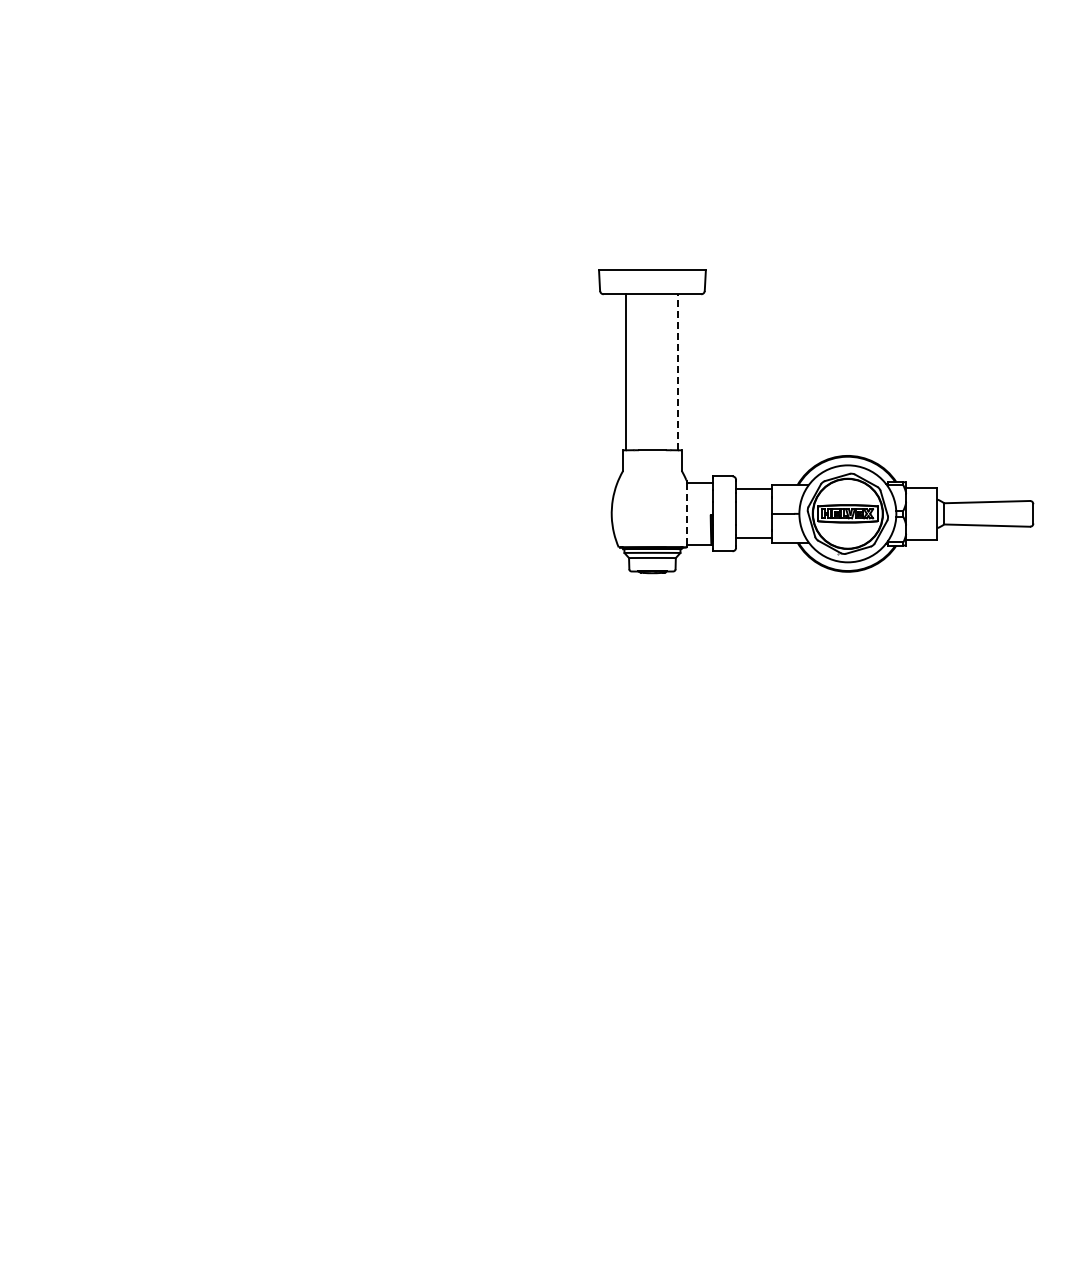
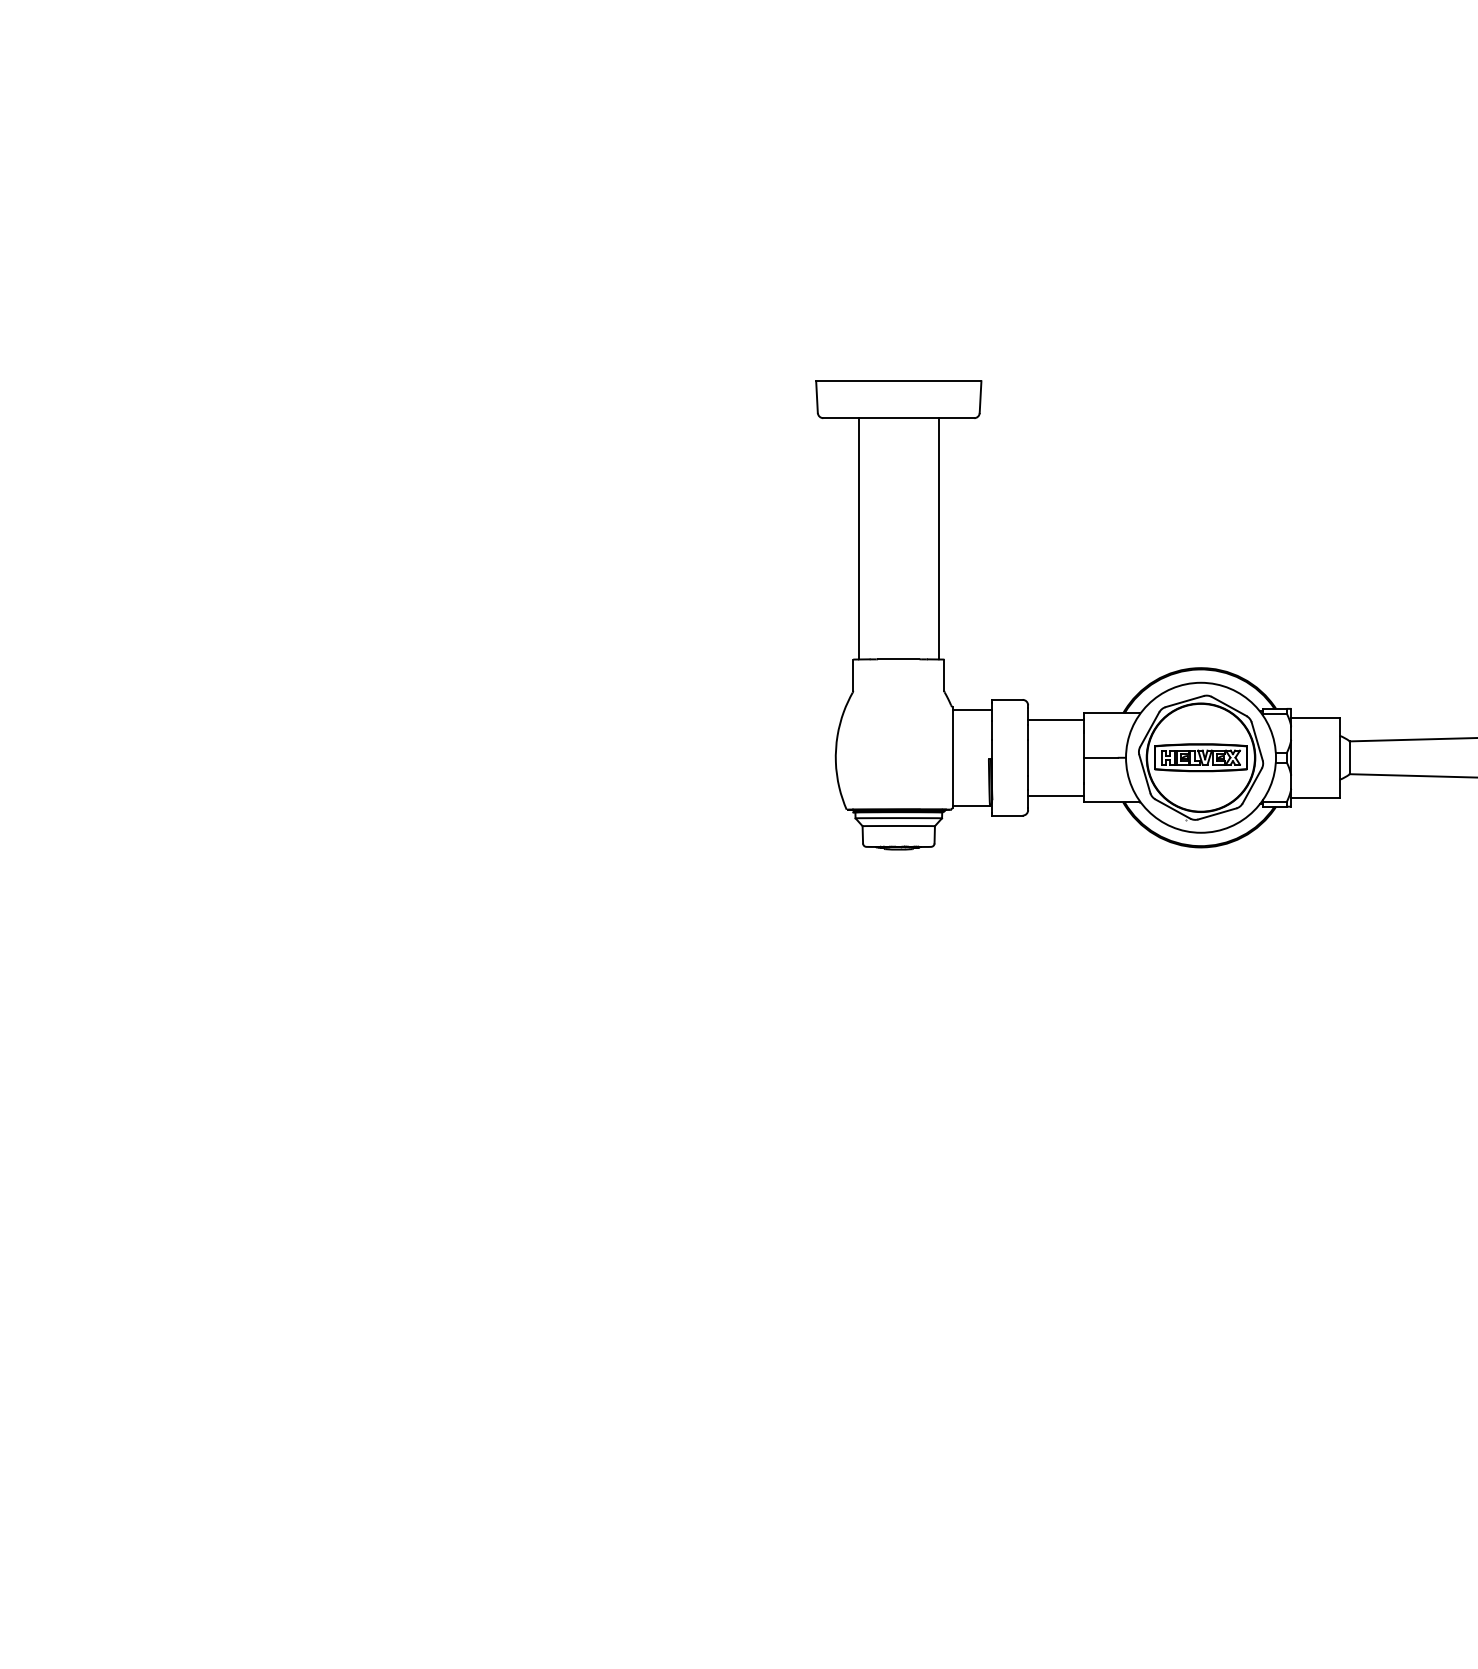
line: (678, 371) -> (939, 537), dashed -> solid
line: (687, 514) -> (952, 758), dashed -> solid

